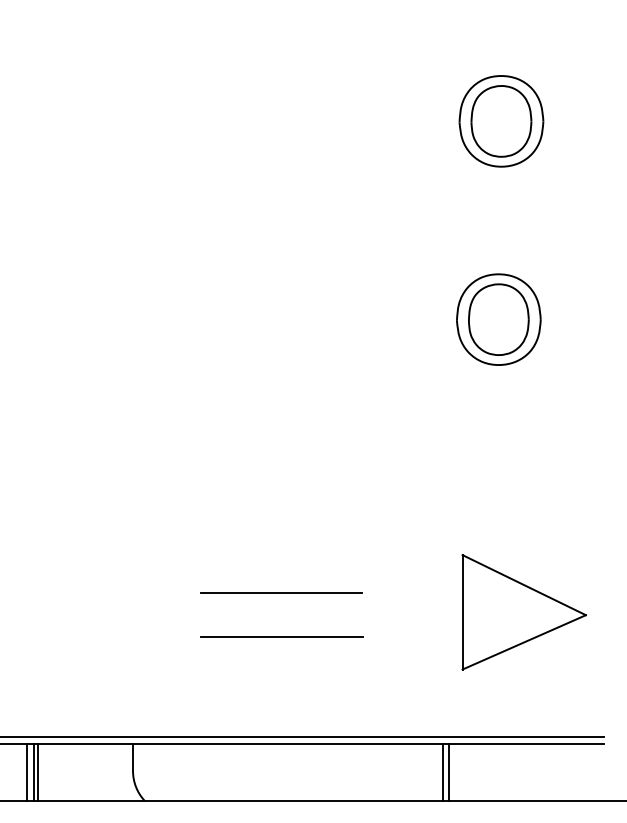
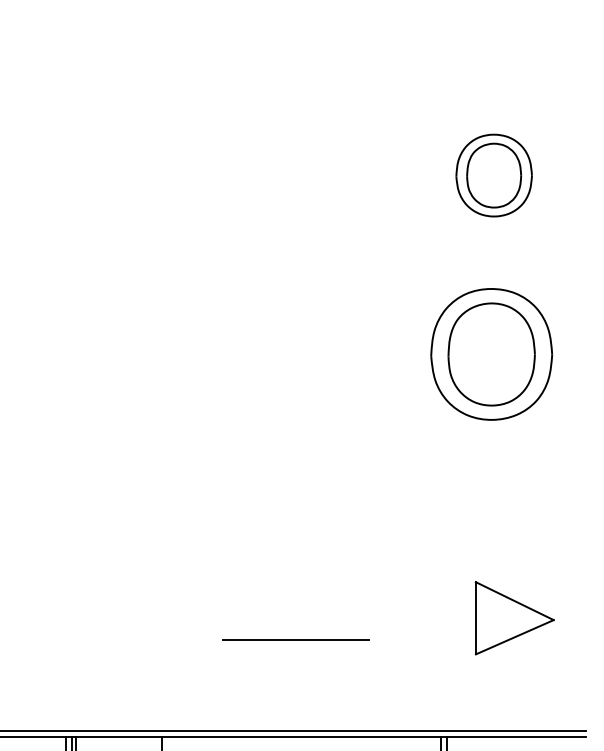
part: (498, 319) -> (491, 354), size x1.6
line: (281, 592) -> (295, 600), removed
part: (524, 611) -> (514, 617), size x0.7

